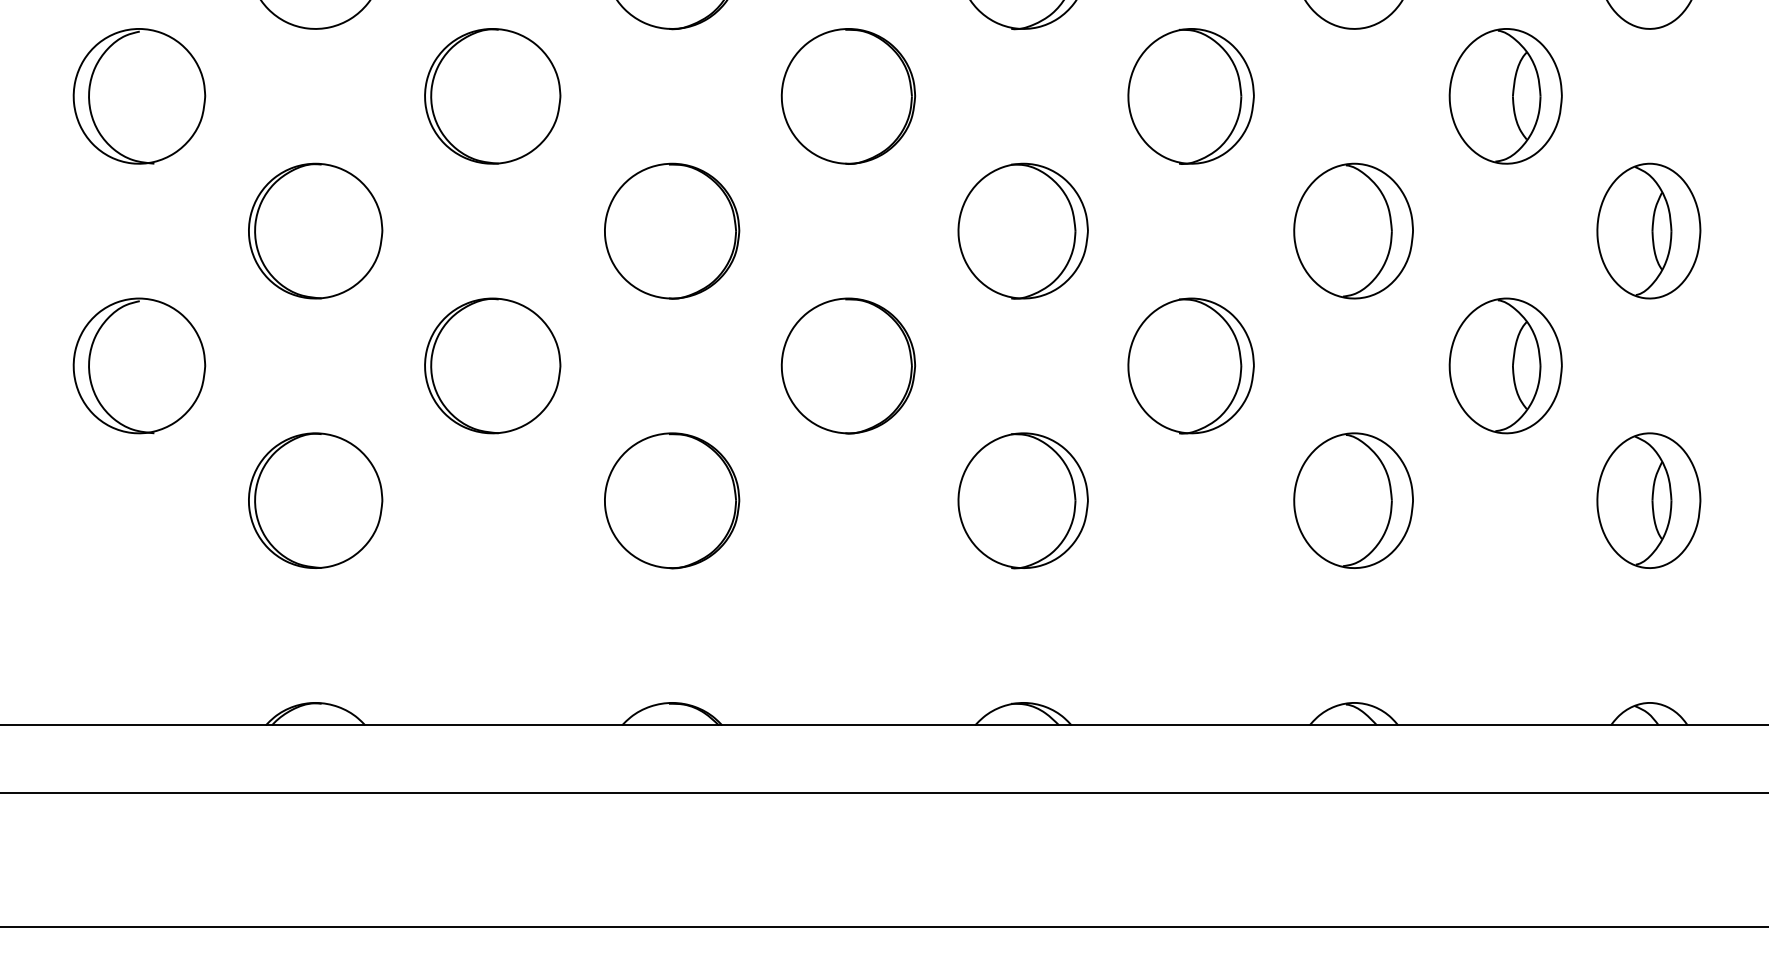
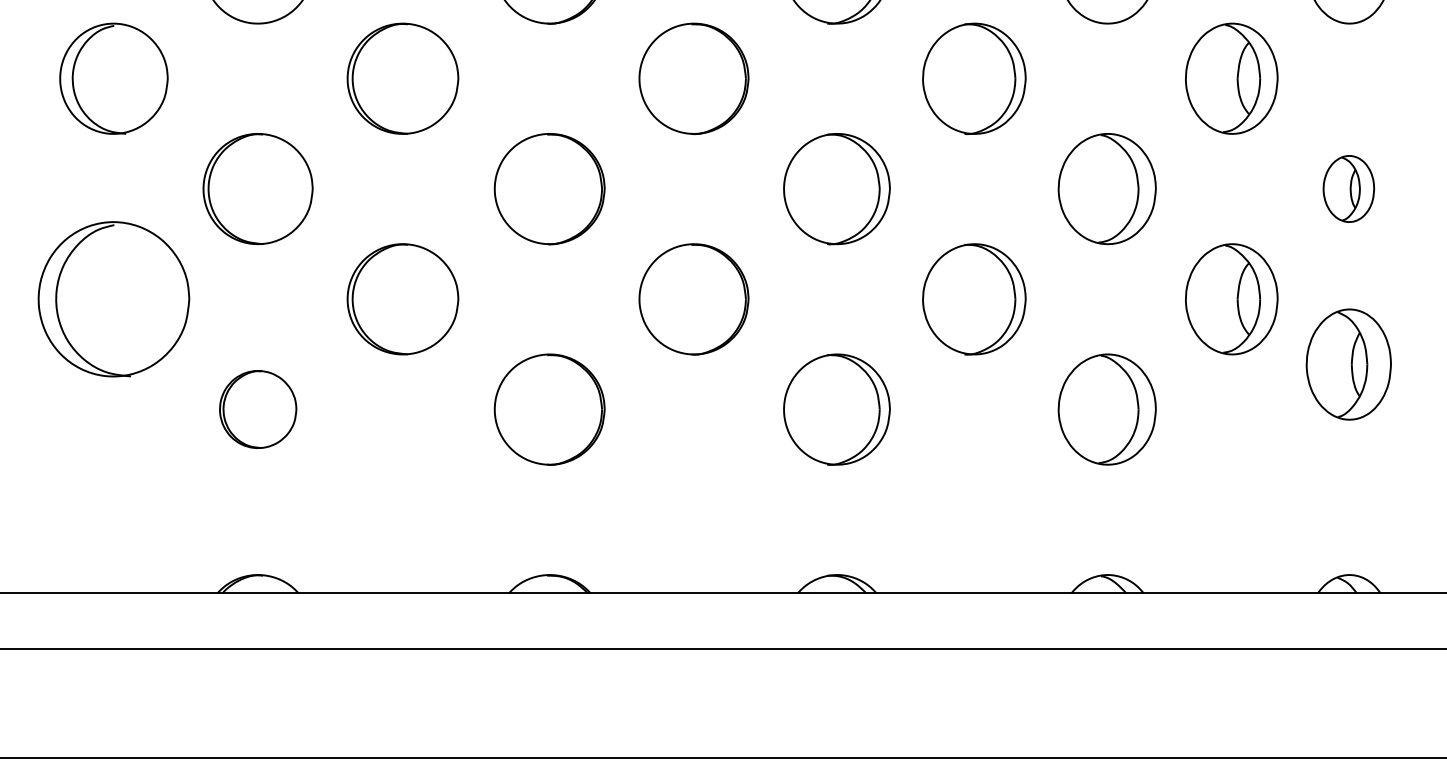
part: (1648, 230) -> (1348, 188), size x0.6
part: (139, 365) -> (114, 298), size x1.4
part: (315, 500) -> (258, 409), size x0.7
part: (1648, 500) -> (1348, 364), moved

